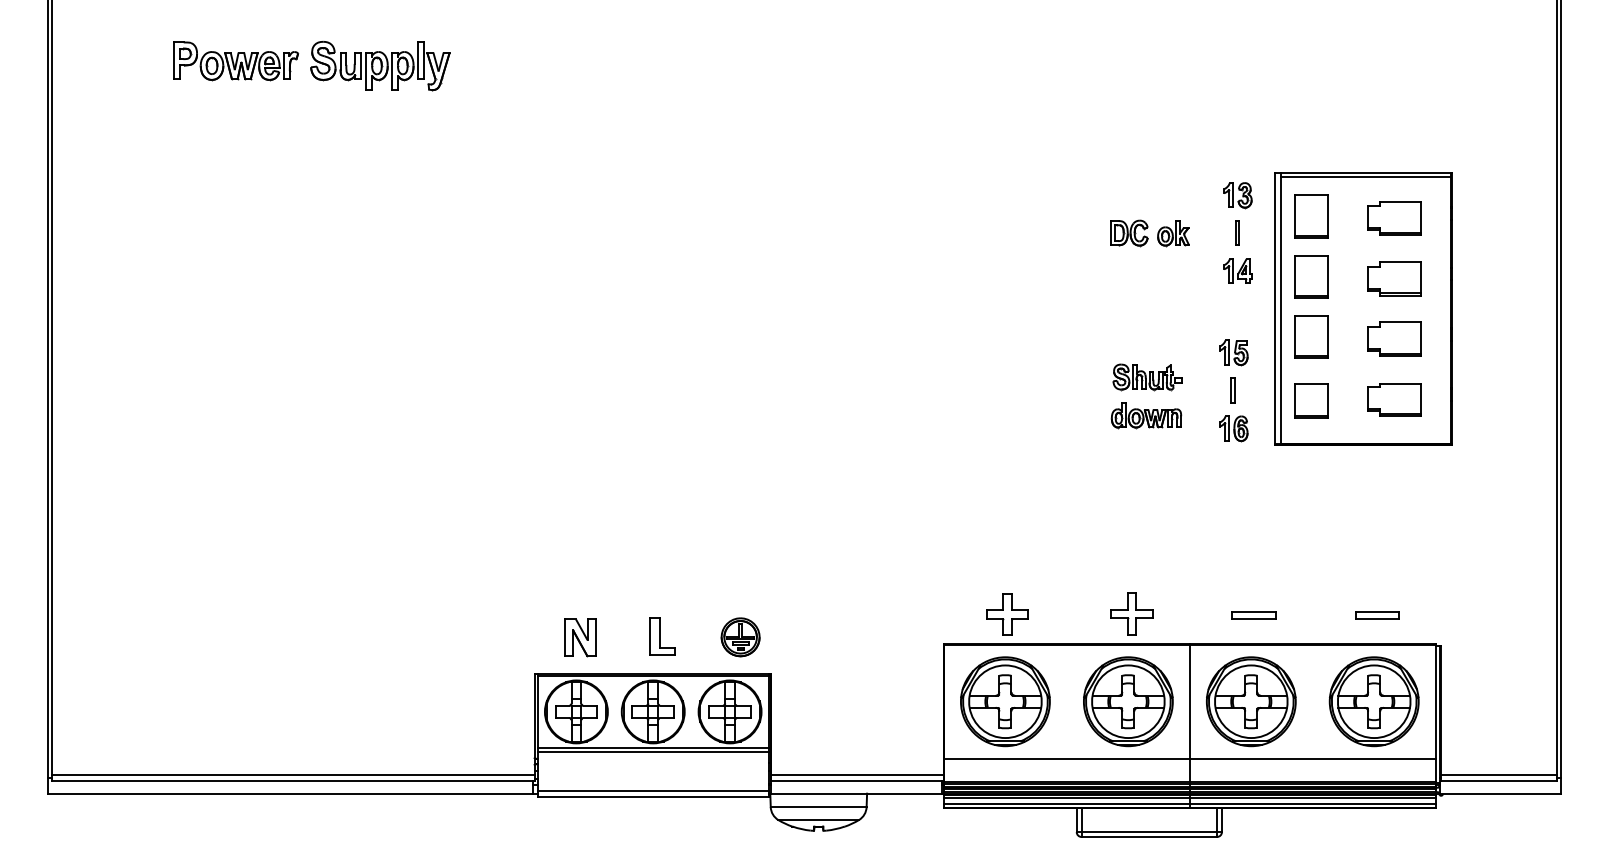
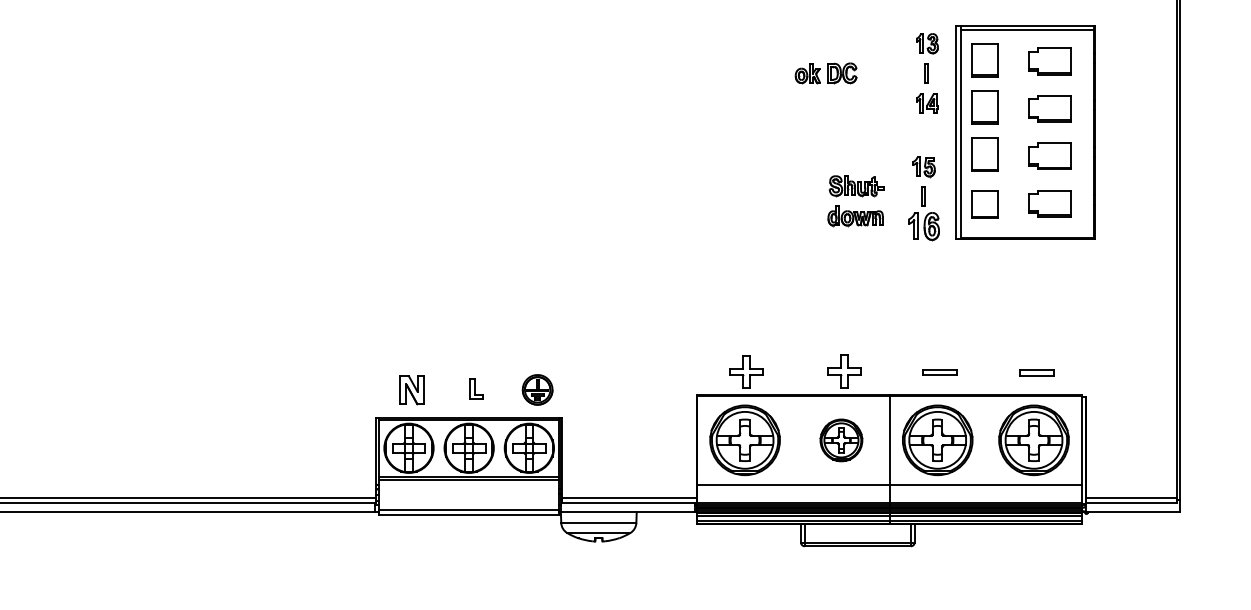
part: (1173, 233) -> (807, 73), moved
part: (1233, 428) -> (923, 226), size x1.4
part: (662, 636) -> (476, 389), size x0.7
part: (1128, 701) -> (841, 440), size x0.6

